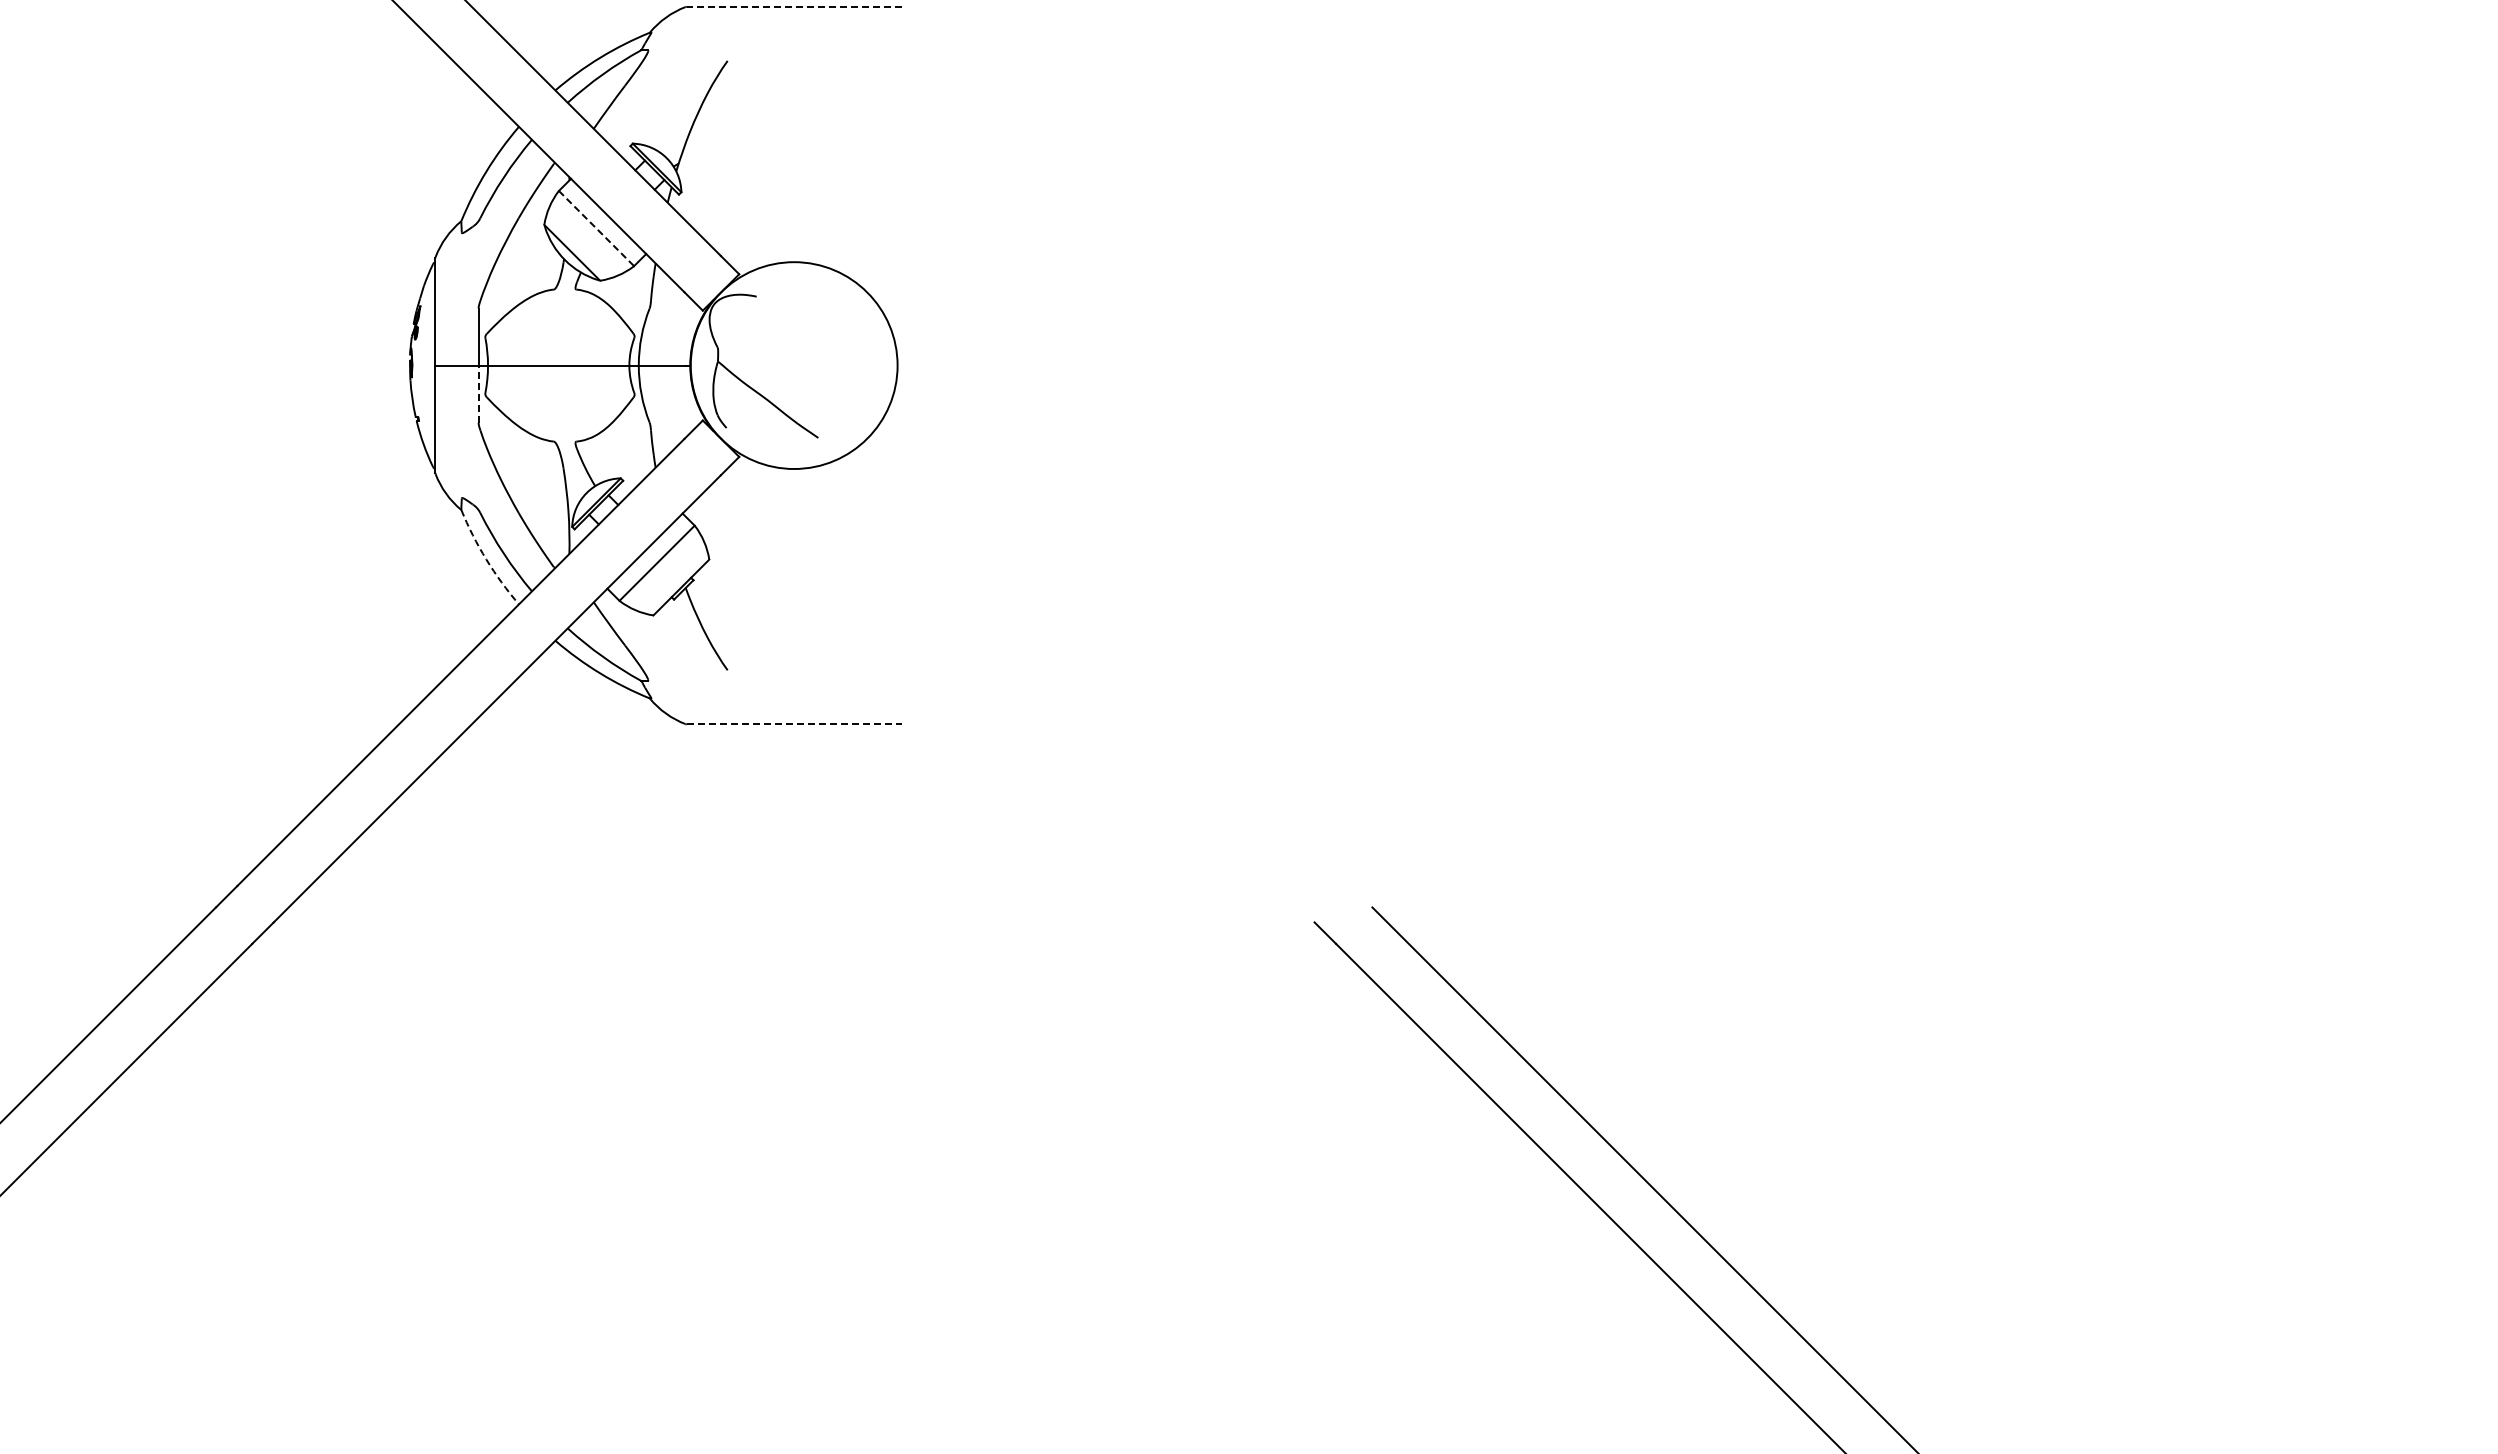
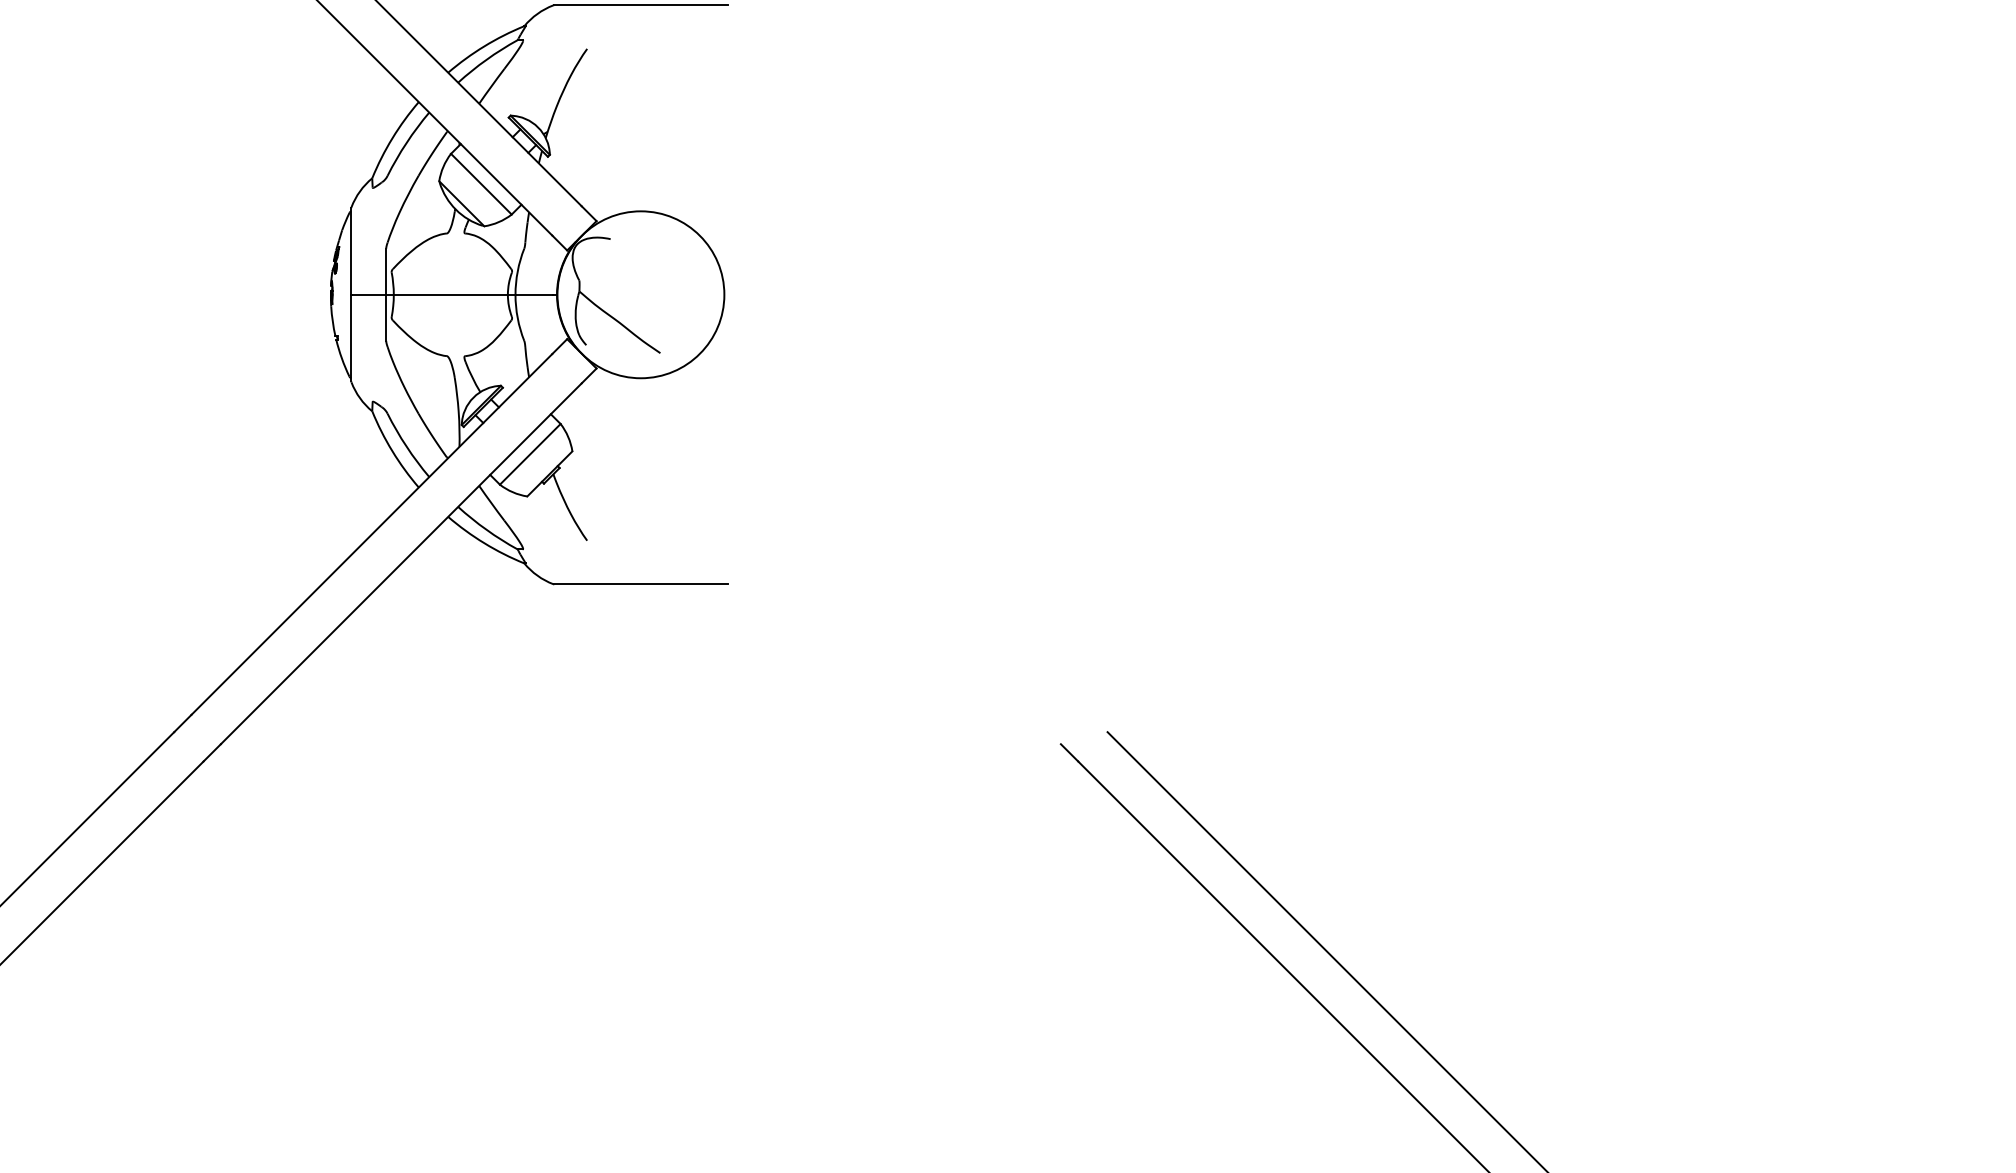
line: (793, 6) -> (640, 4), dashed -> solid
line: (596, 228) -> (481, 184), dashed -> solid
line: (478, 394) -> (386, 318), dashed -> solid
arc: (486, 559) -> (392, 451), dashed -> solid
line: (794, 724) -> (641, 584), dashed -> solid

